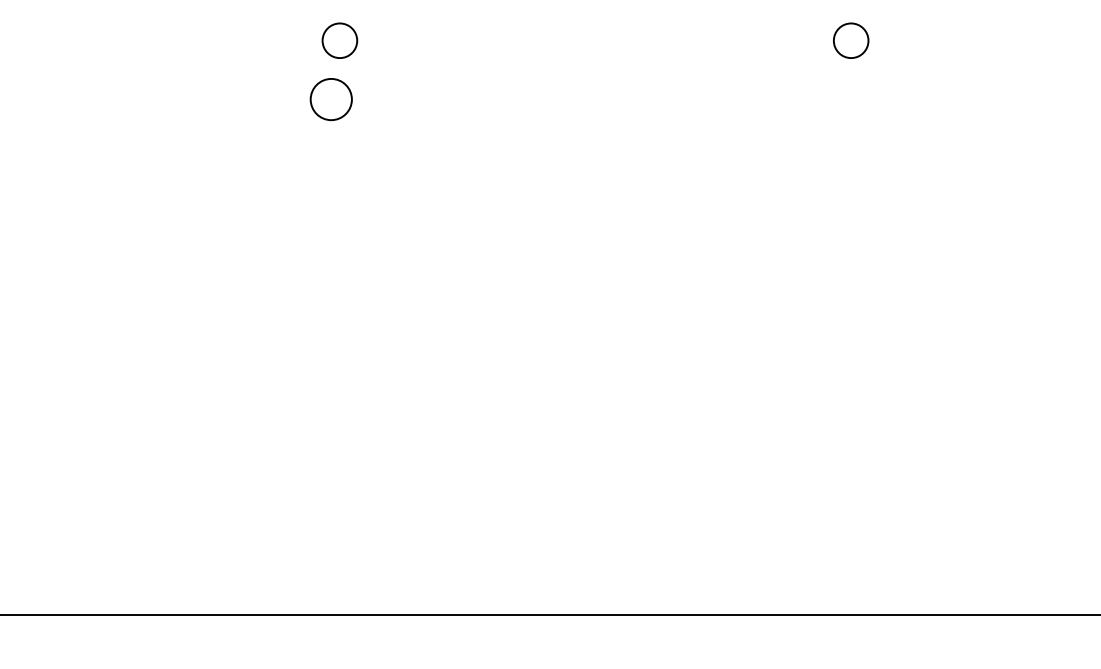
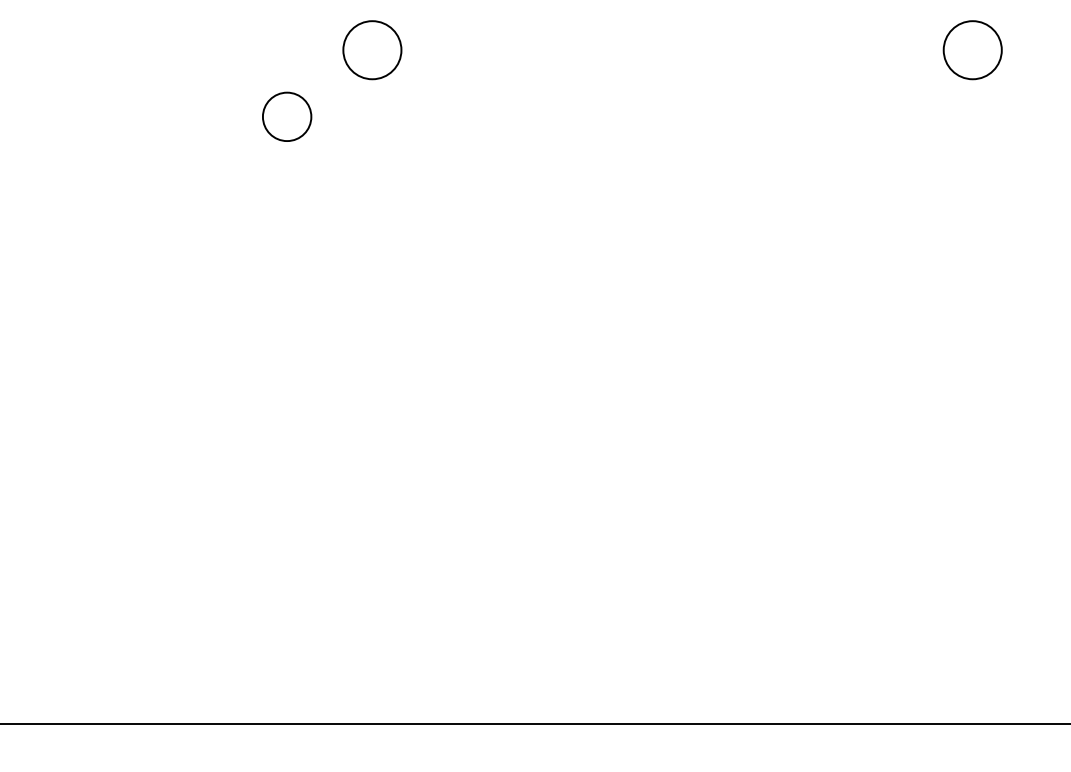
circle: (339, 40) -> (371, 49), size x1.43
circle: (850, 40) -> (971, 49), size x1.43
circle: (330, 99) -> (286, 116), moved

